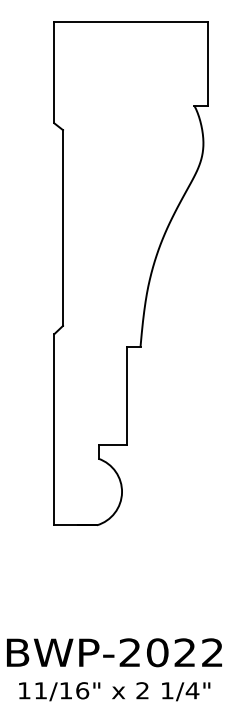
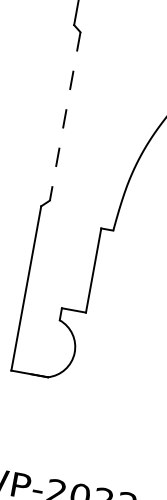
line: (63, 228) -> (65, 116), solid -> dashed

